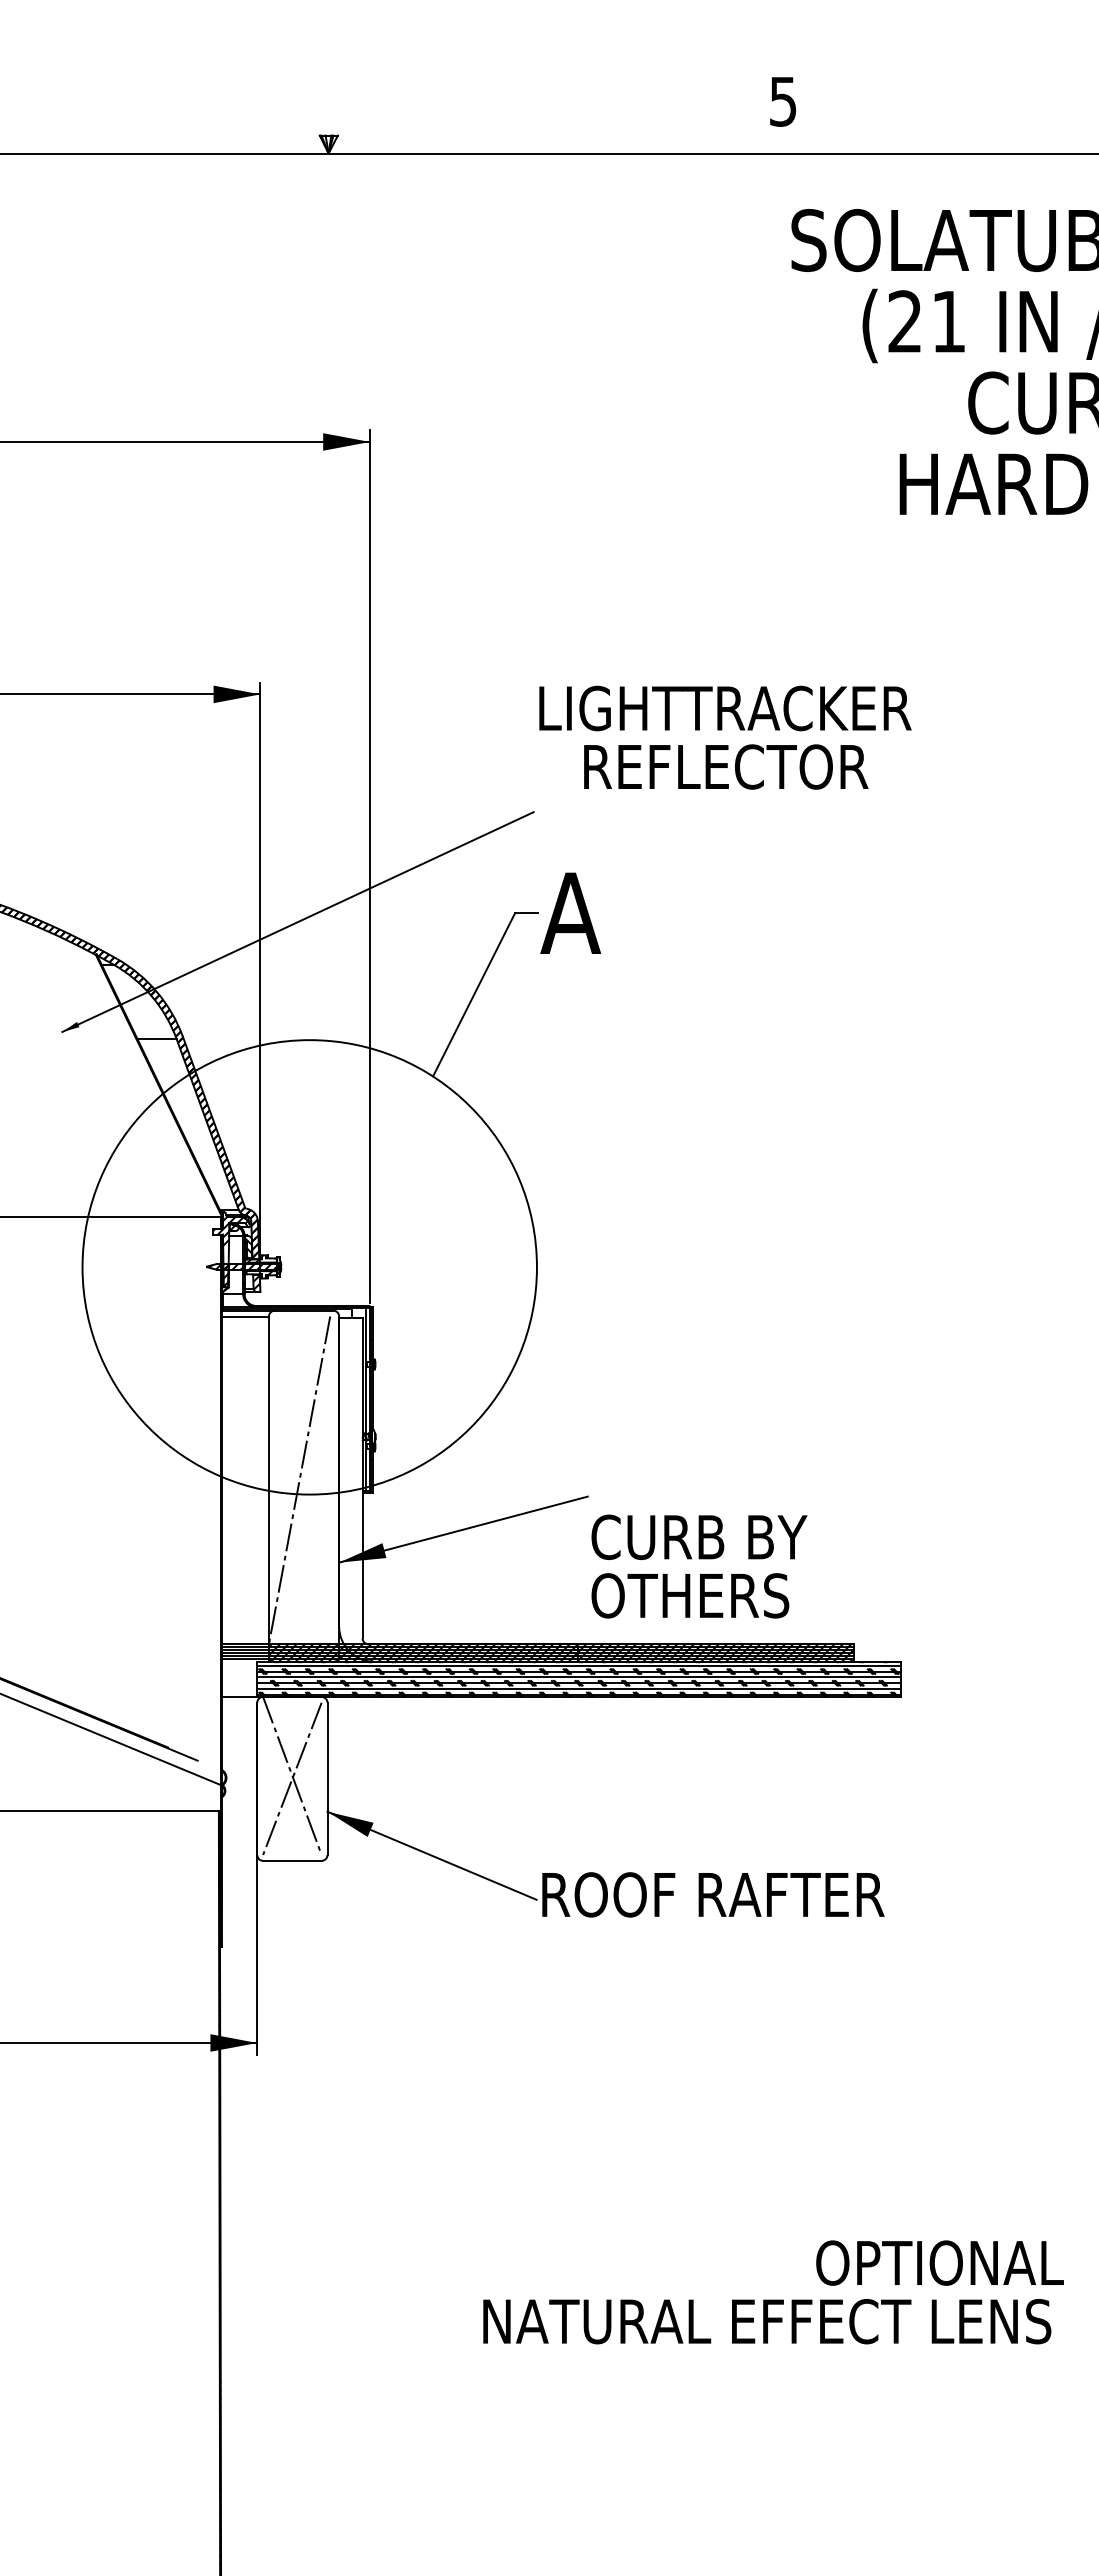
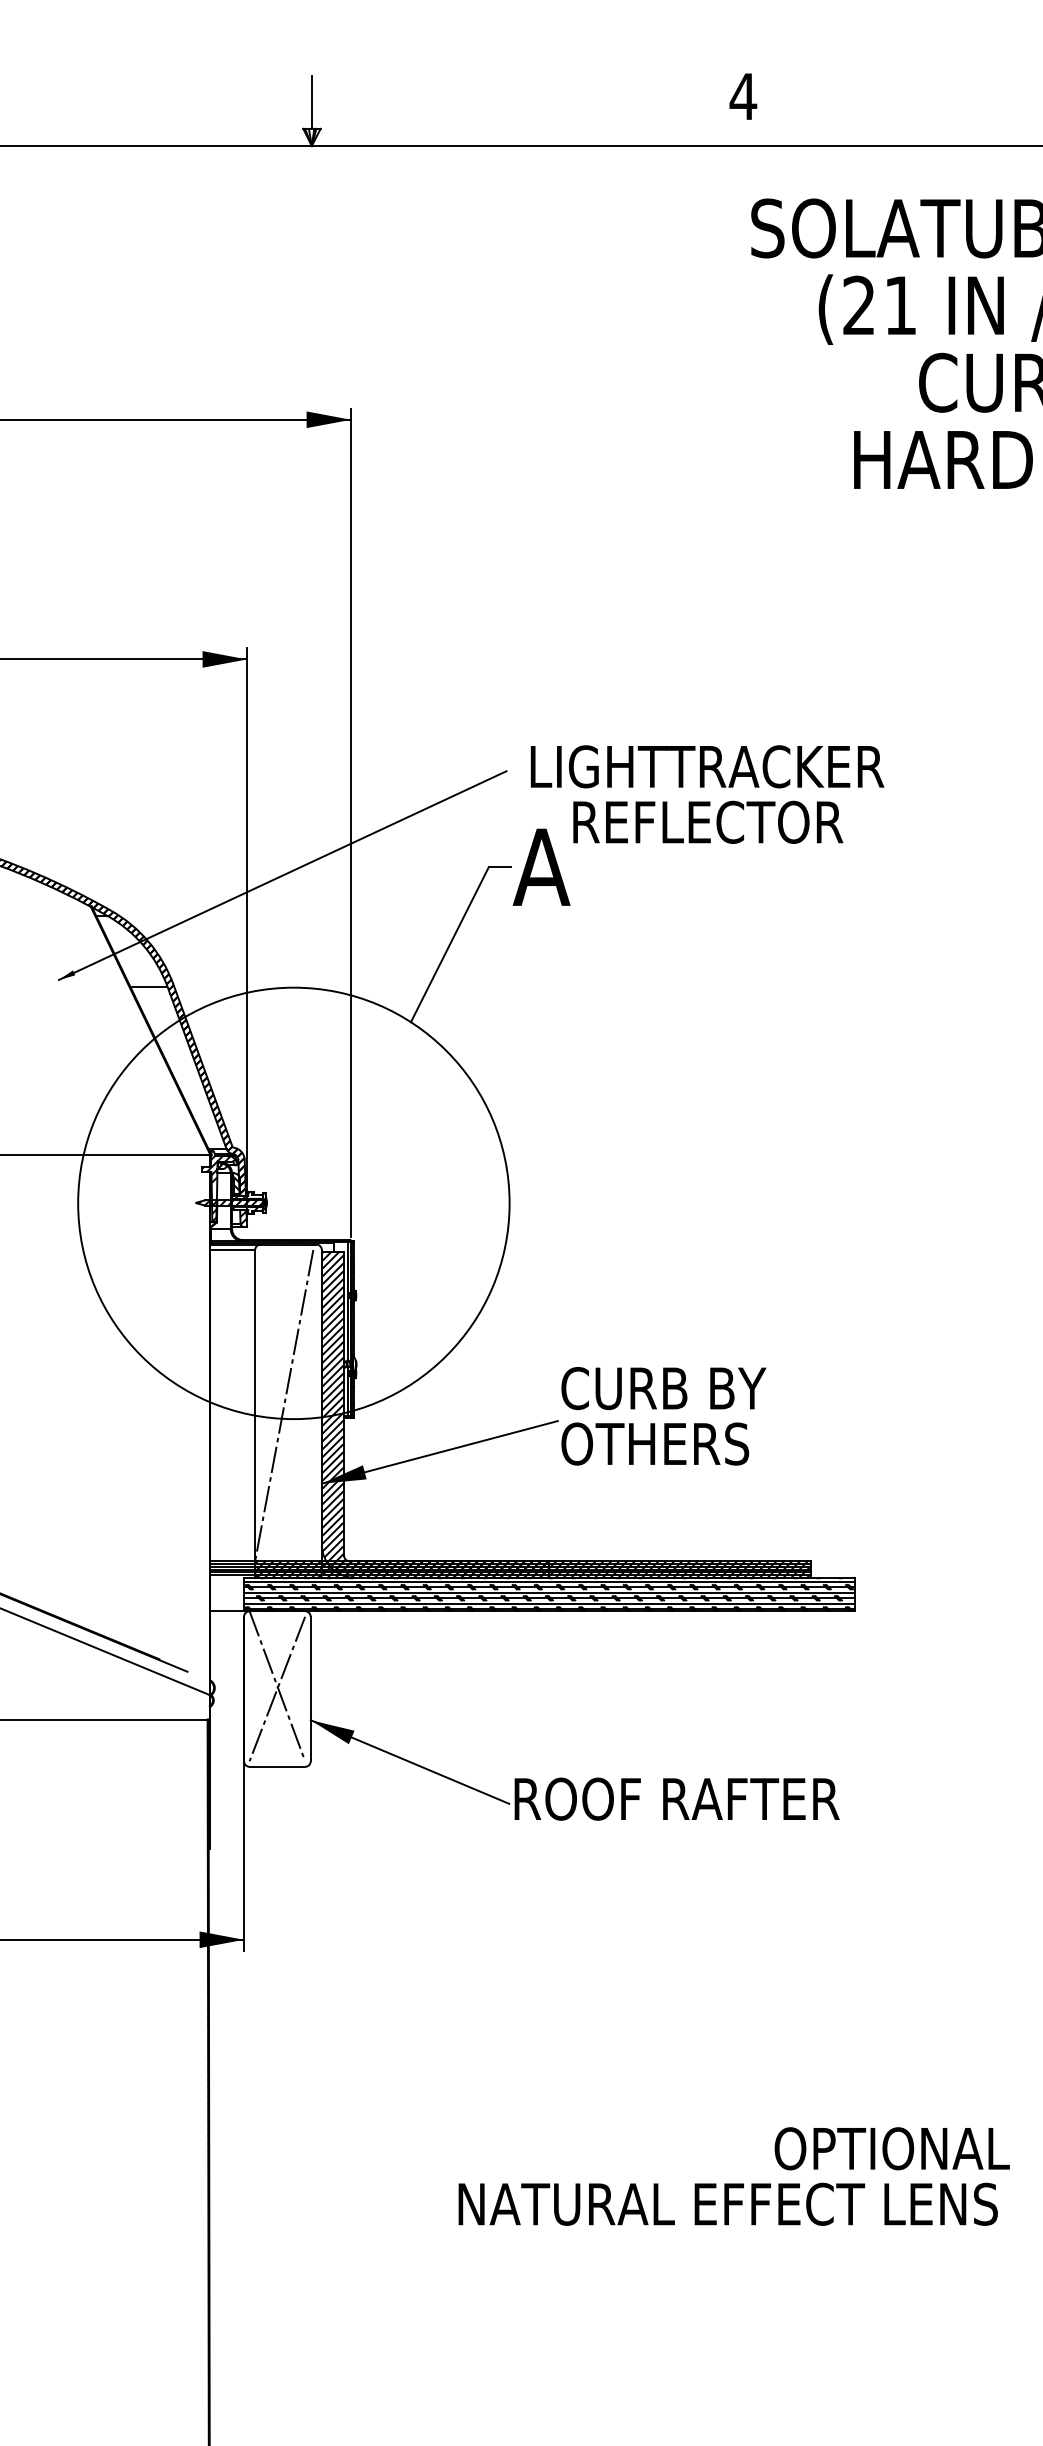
text: (782, 101) -> (742, 96), 5 -> 4
line: (328, 107) -> (311, 102), added
text: (725, 737) -> (707, 794), moved
hatch: (458, 1489) -> (435, 1414), added
text: (699, 1566) -> (663, 1416), moved

